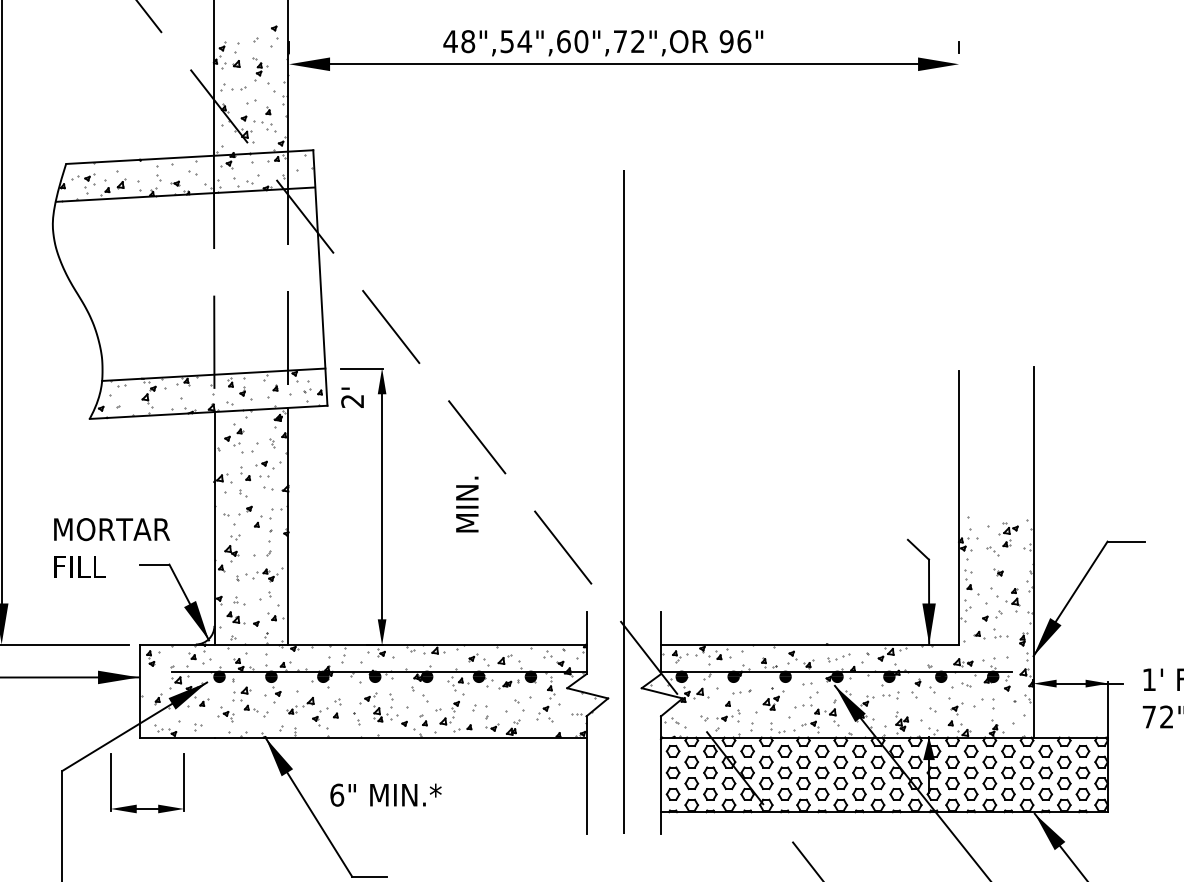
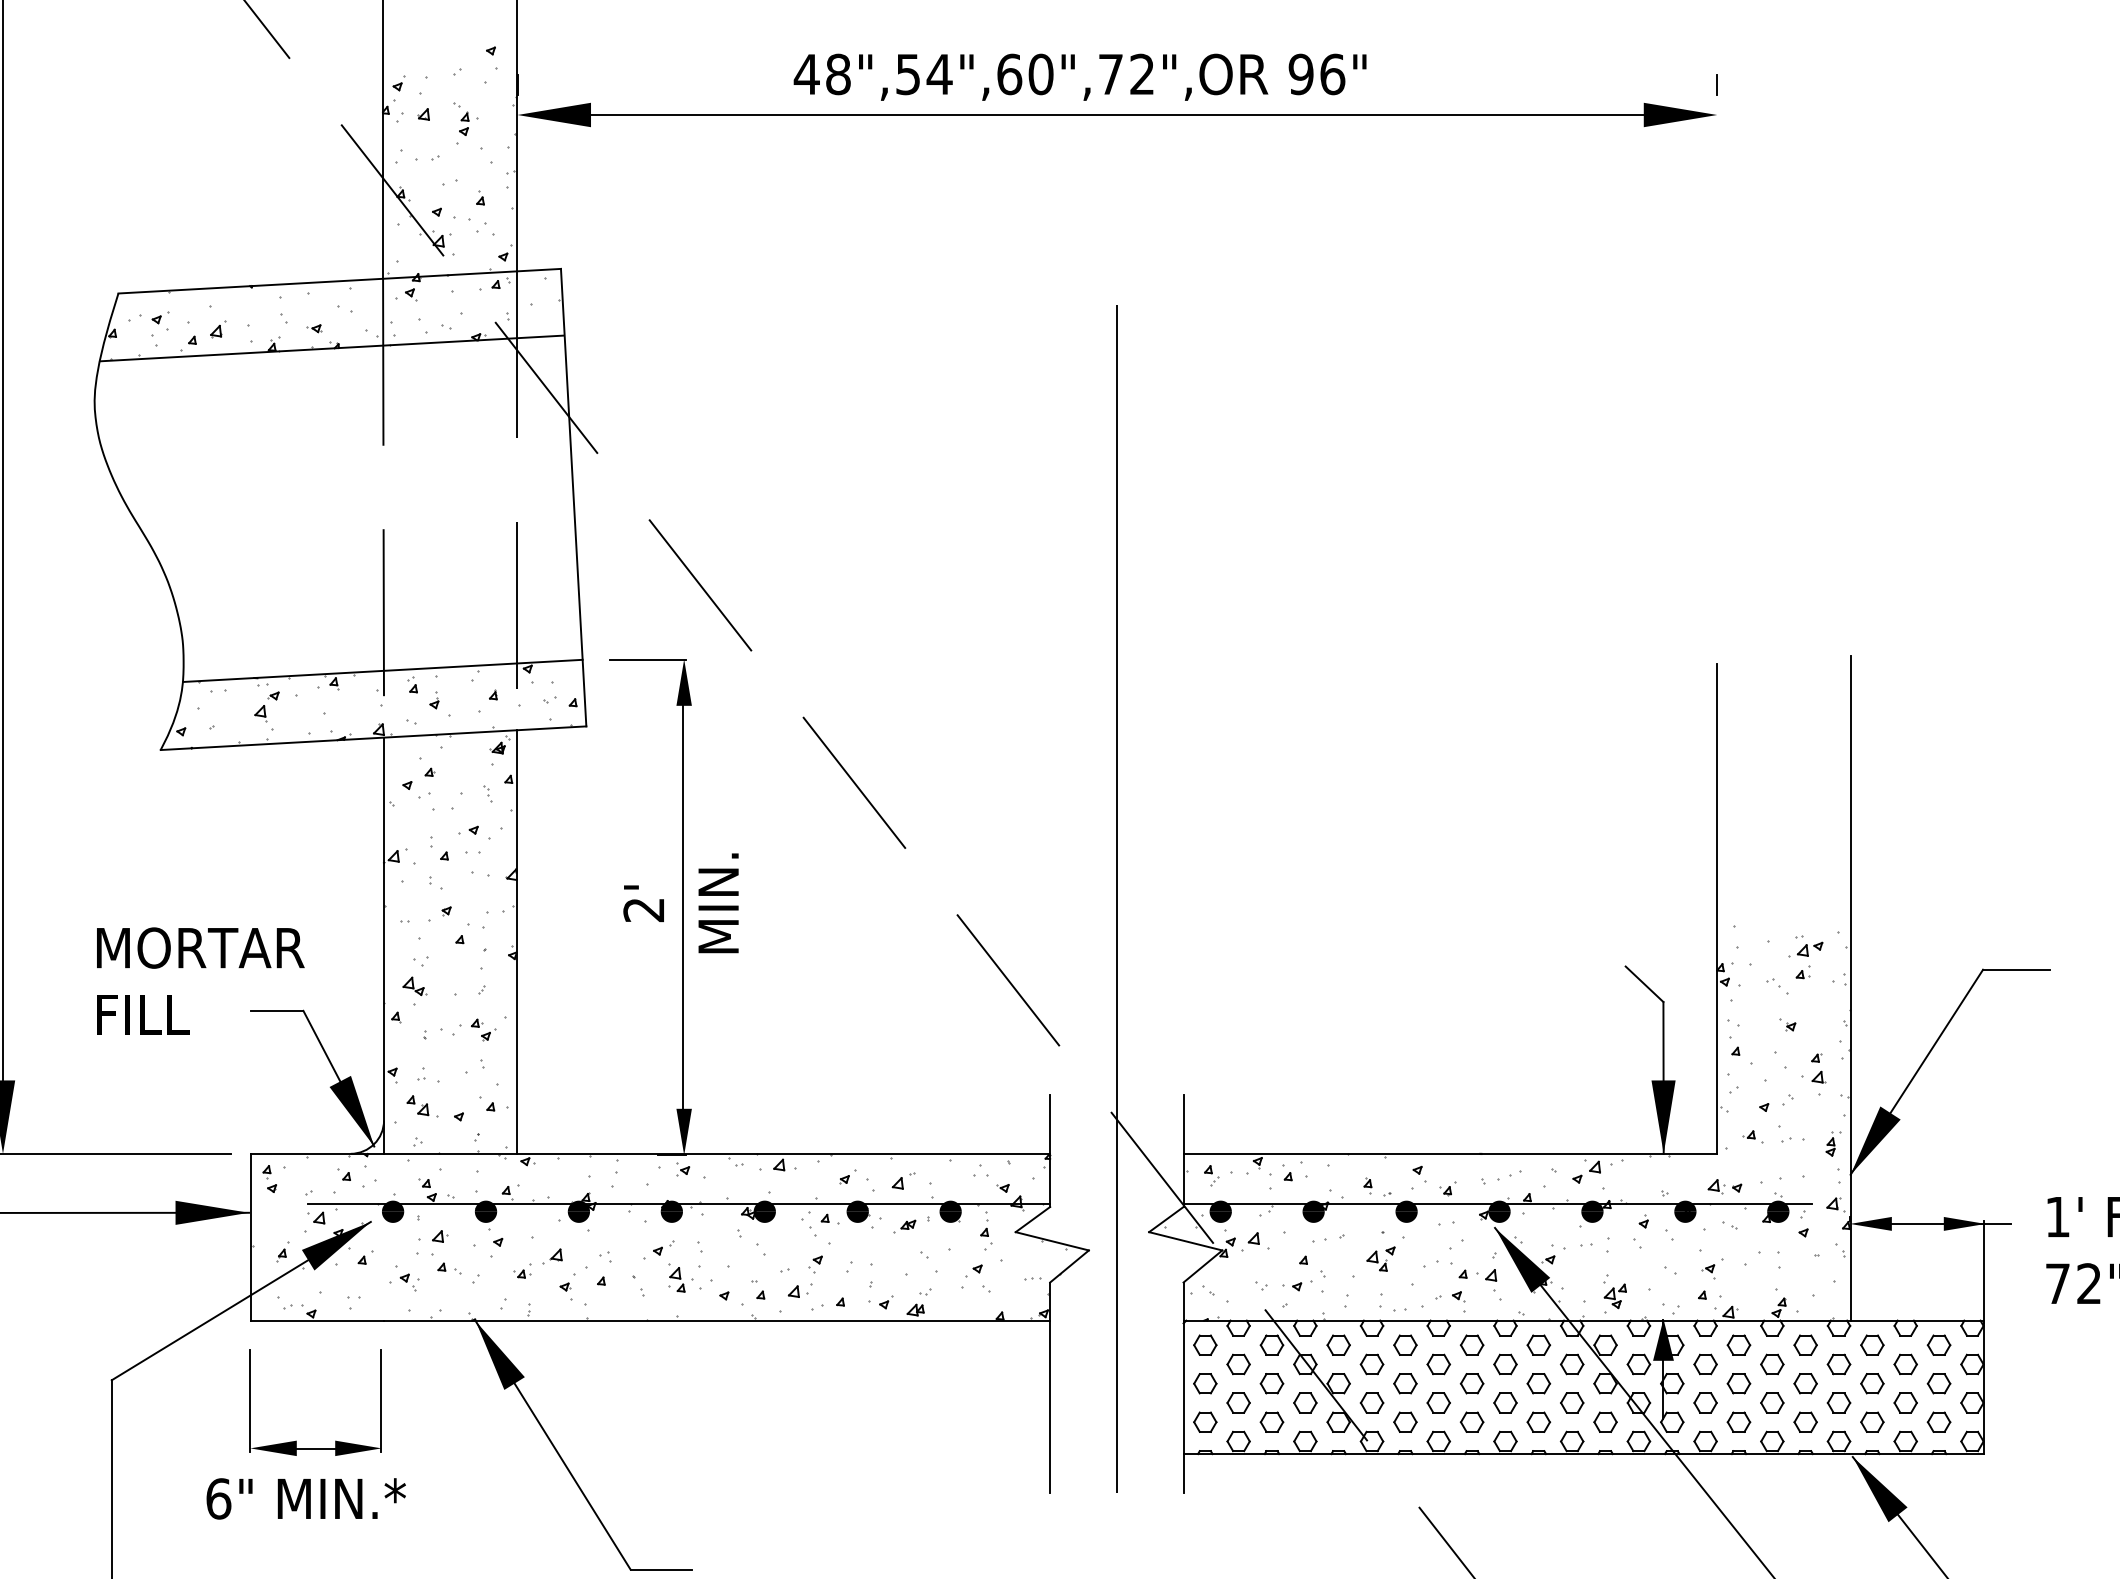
text: (352, 397) -> (643, 903), moved
text: (467, 504) -> (718, 903), moved
text: (385, 794) -> (305, 1497), moved
part: (136, 804) -> (296, 1440), moved

